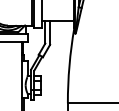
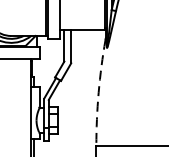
arc: (69, 65) -> (98, 92), solid -> dashed

